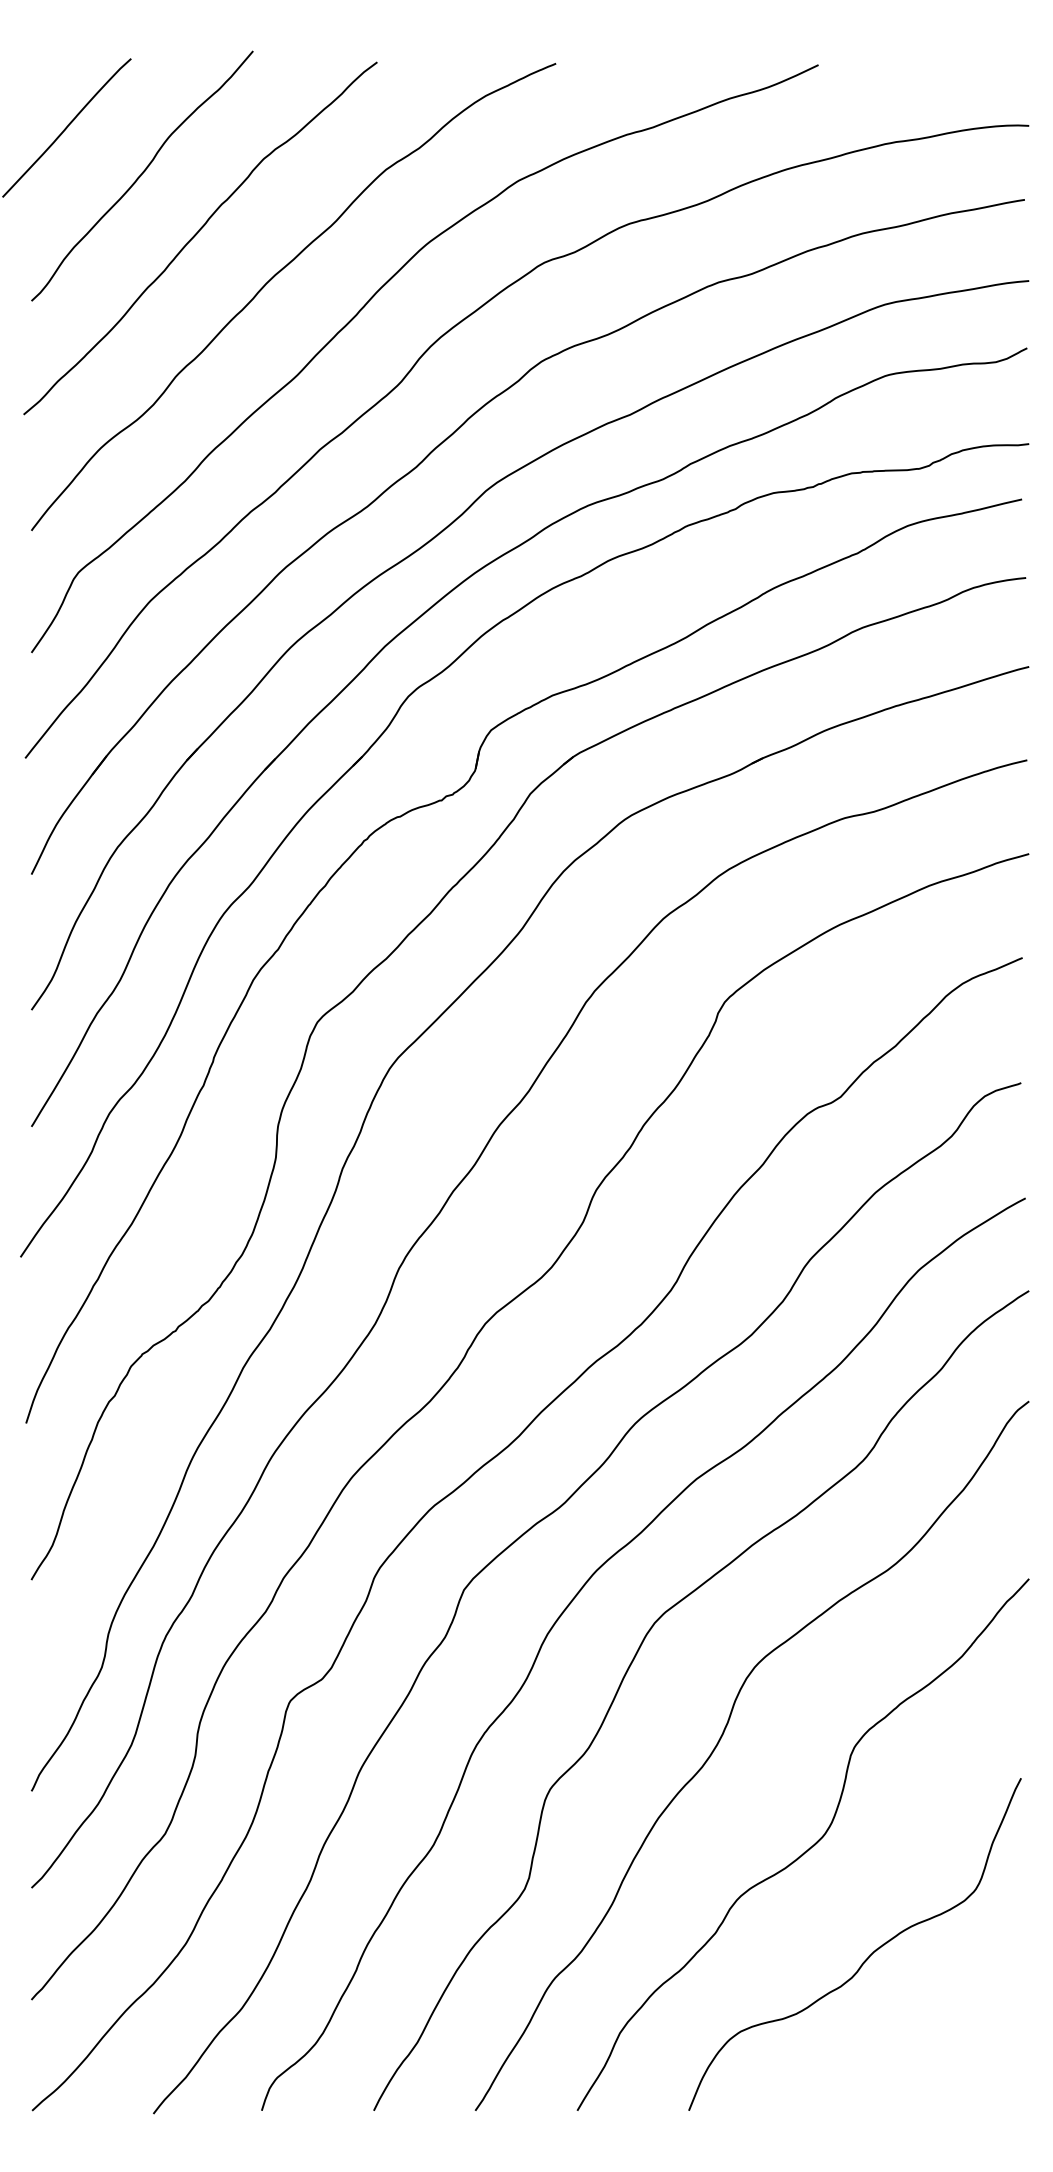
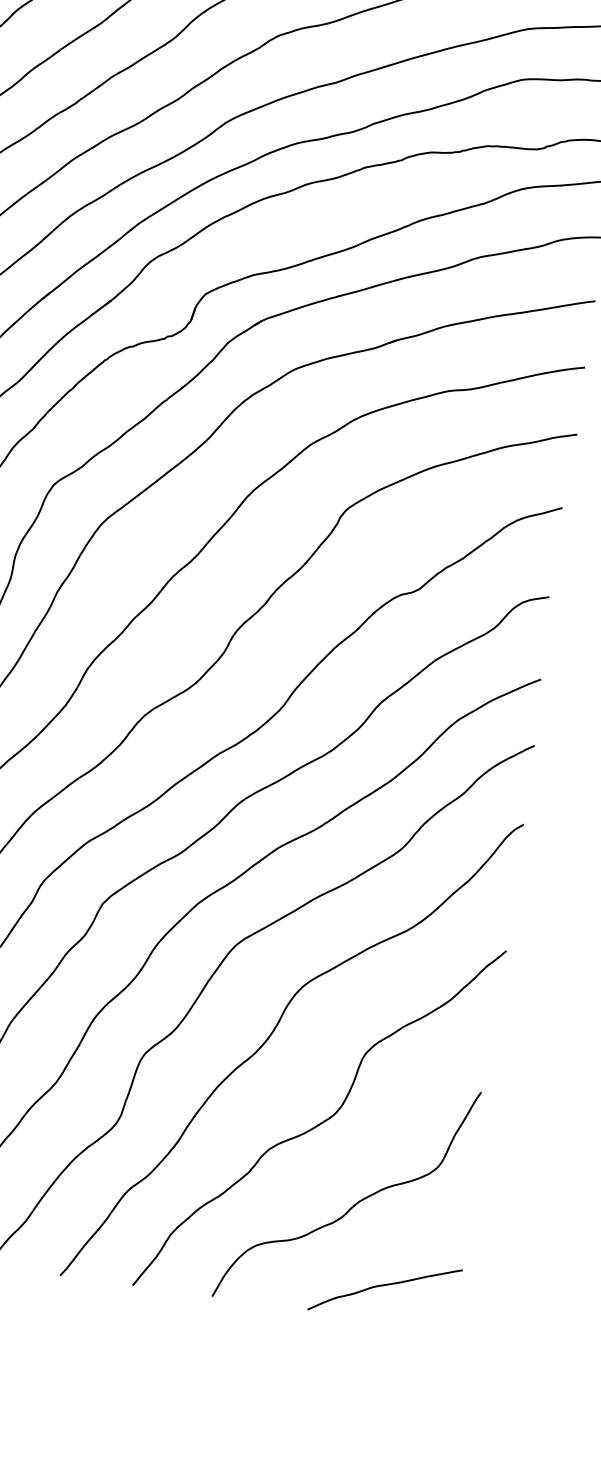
curve: (924, 2063) -> (384, 1285), added

